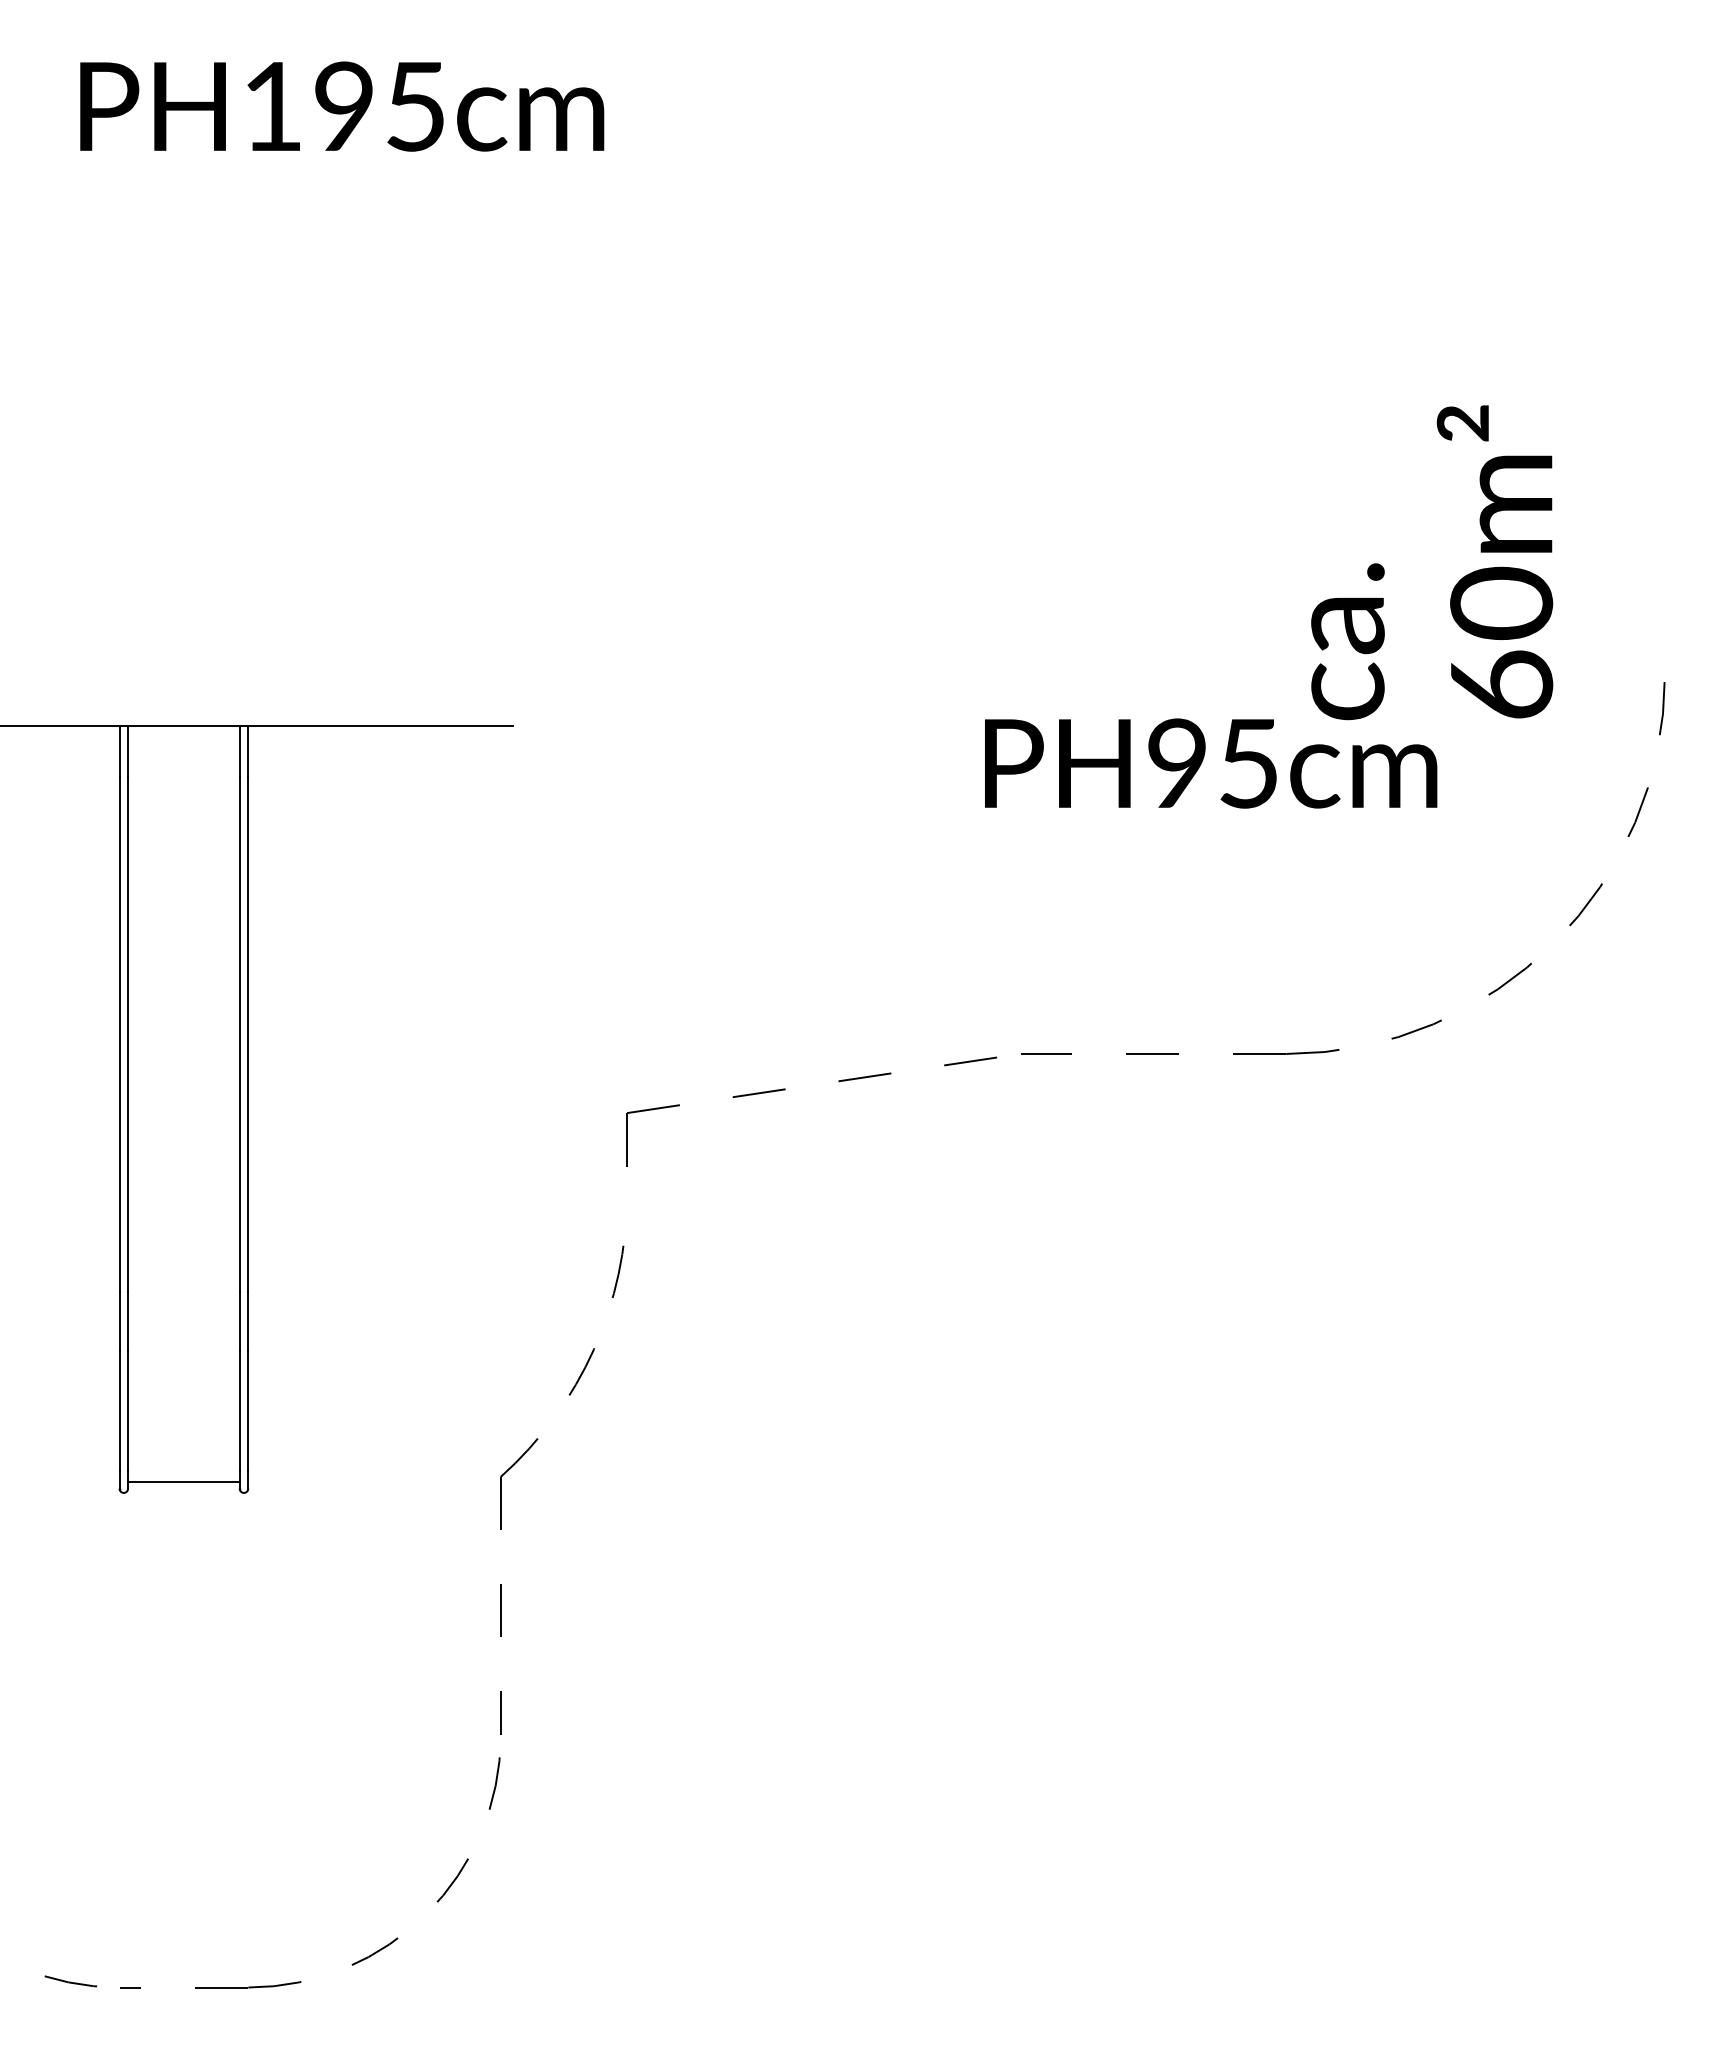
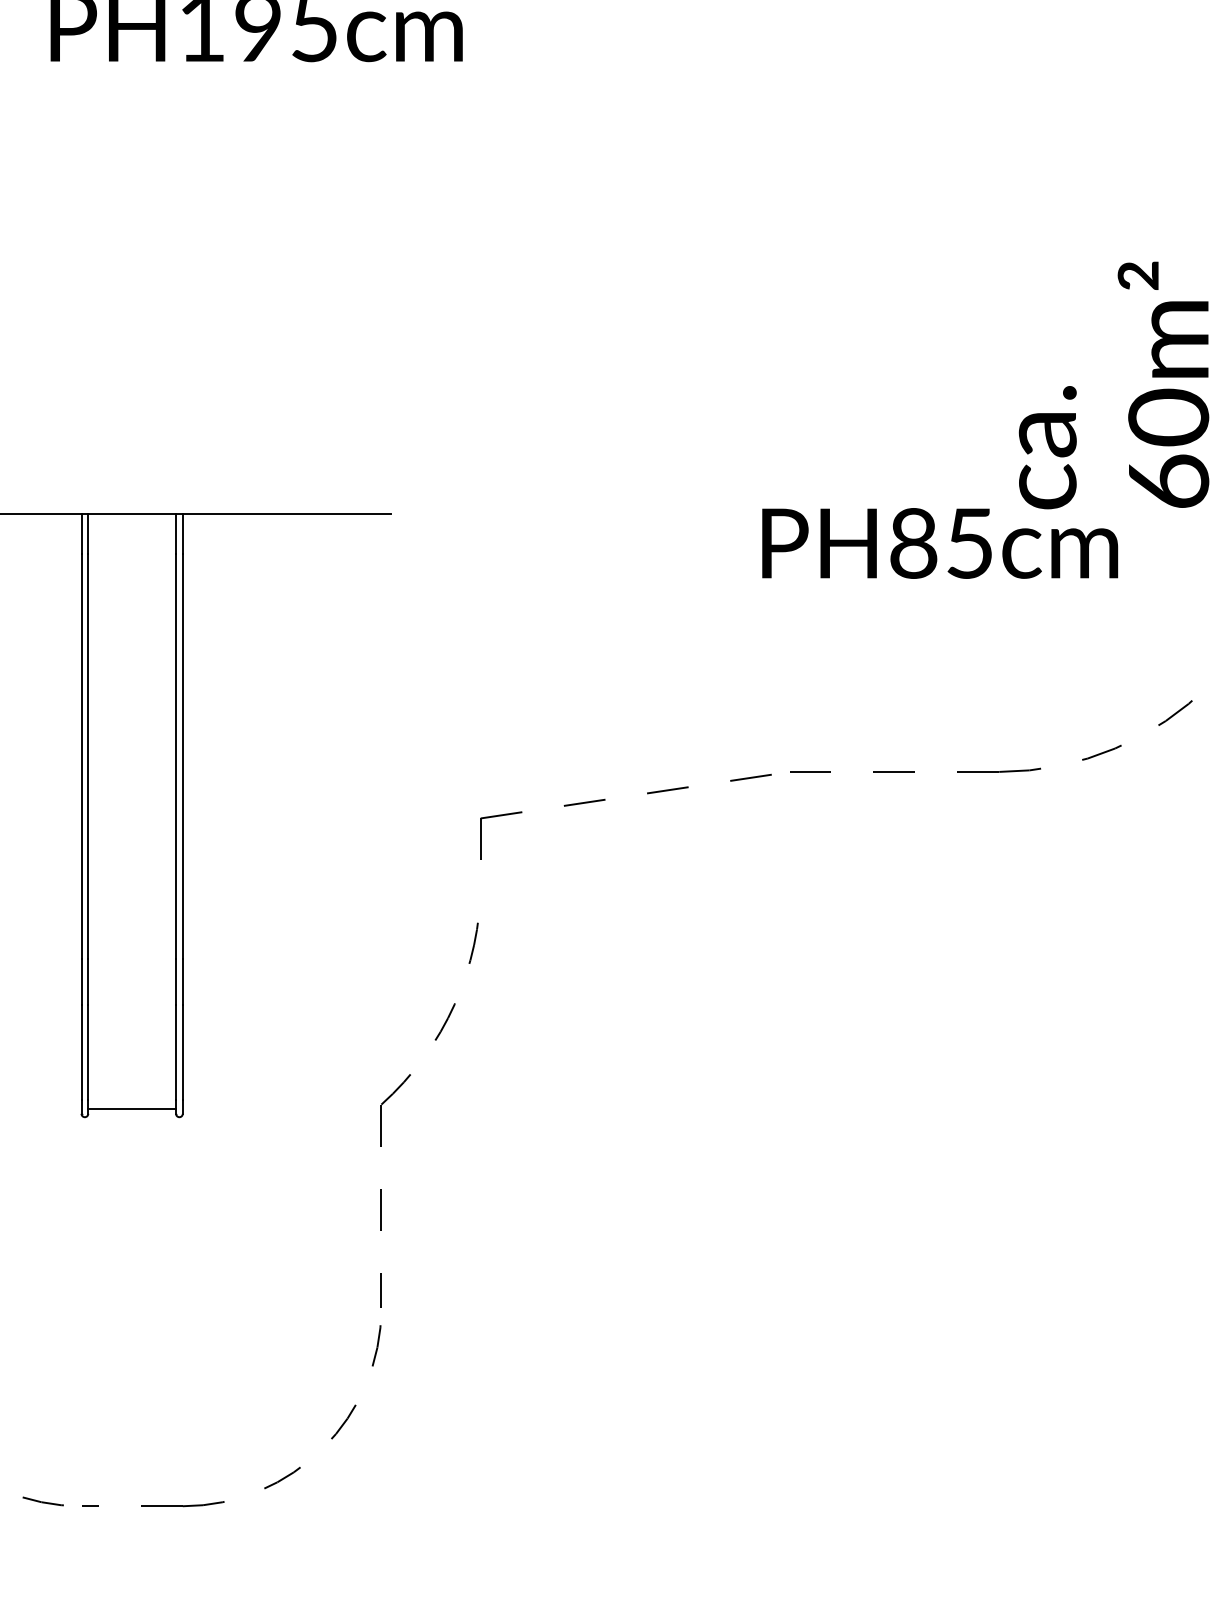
text: (1177, 764) -> (913, 544), PH95cm -> PH85cm

